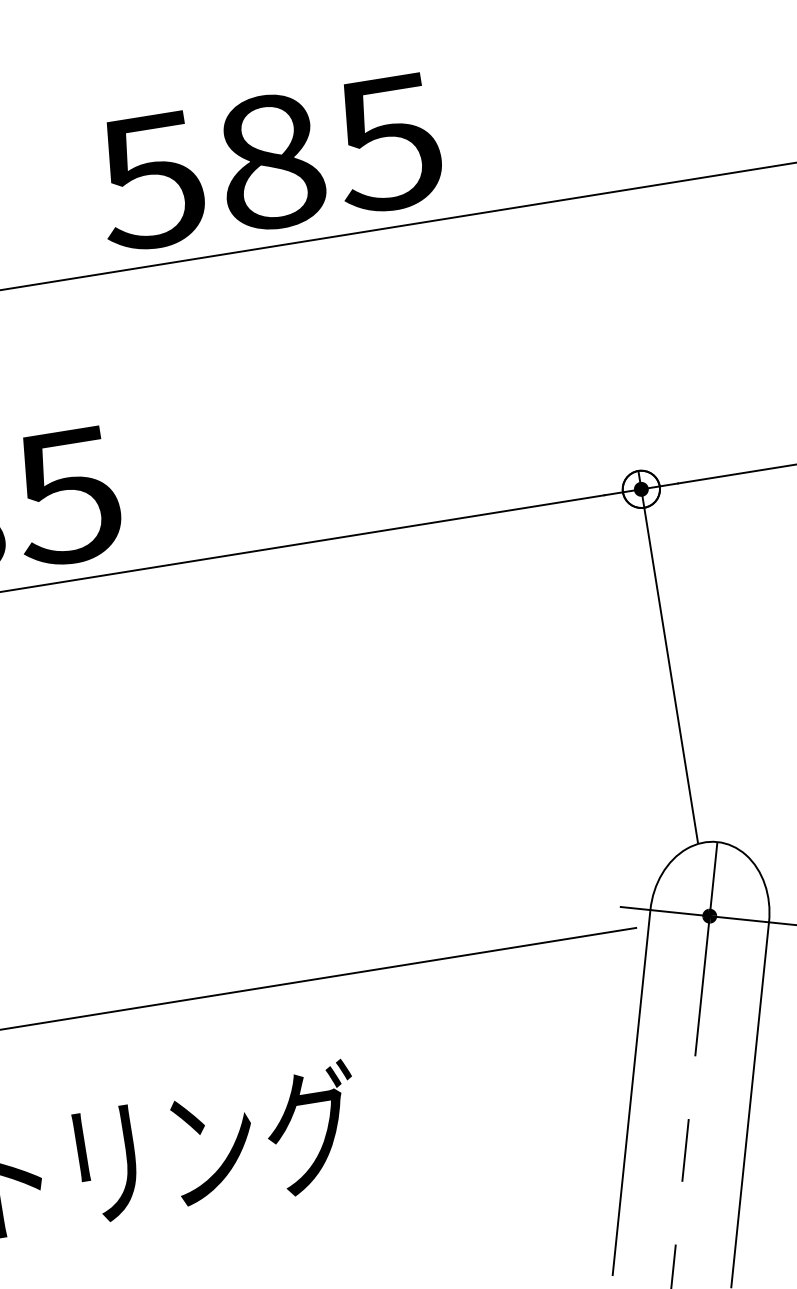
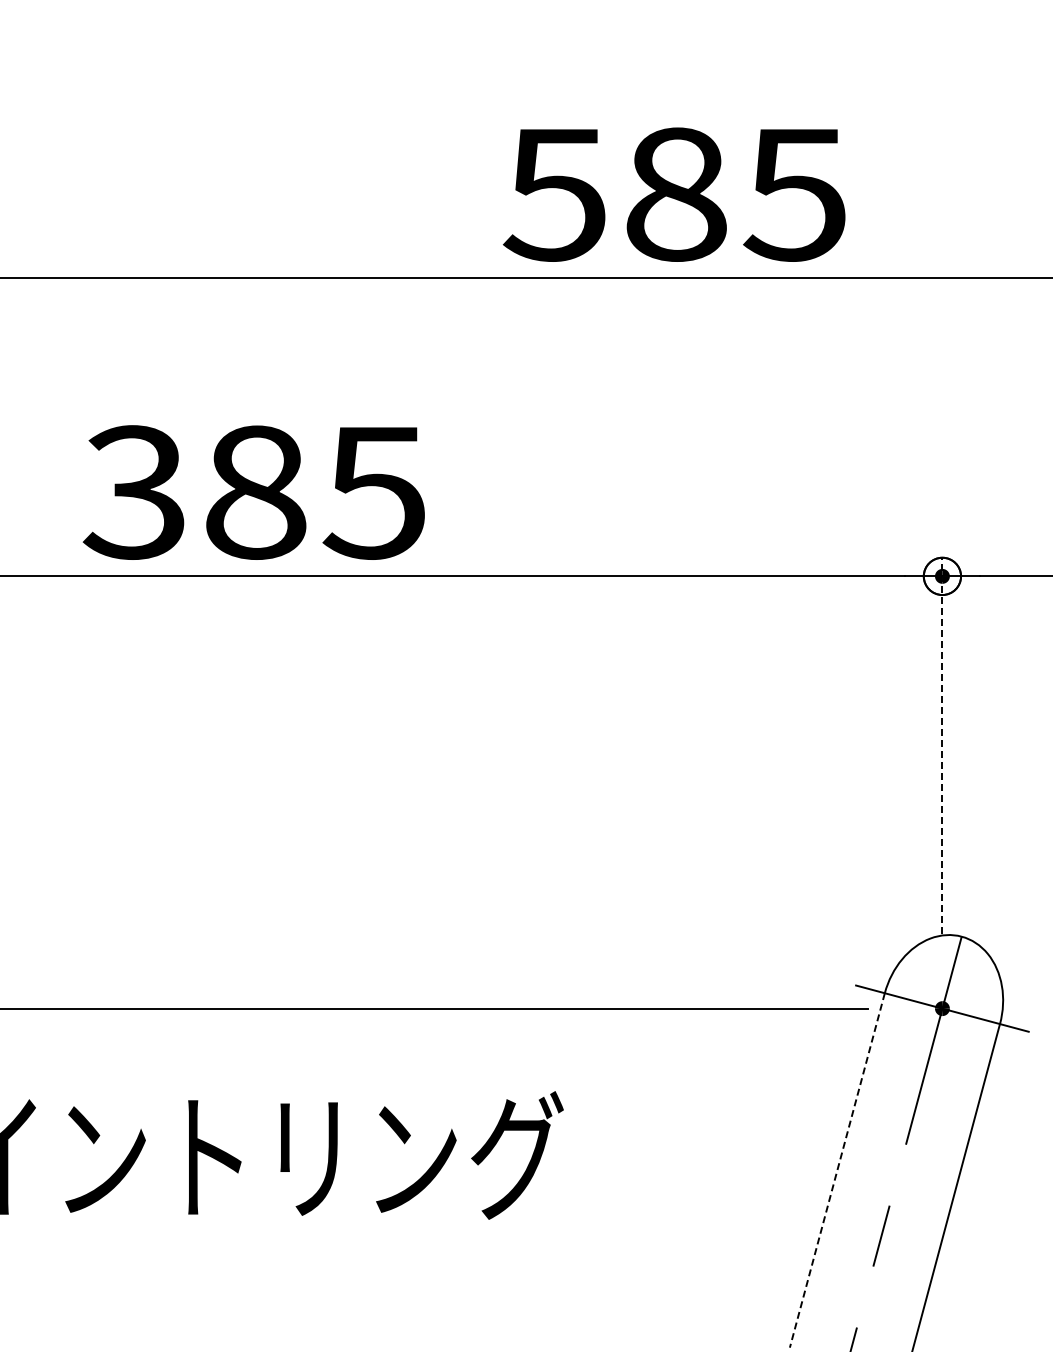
text: (269, 162) -> (674, 194), moved
line: (668, 656) -> (942, 745), solid -> dashed
line: (631, 1092) -> (837, 1170), solid -> dashed

